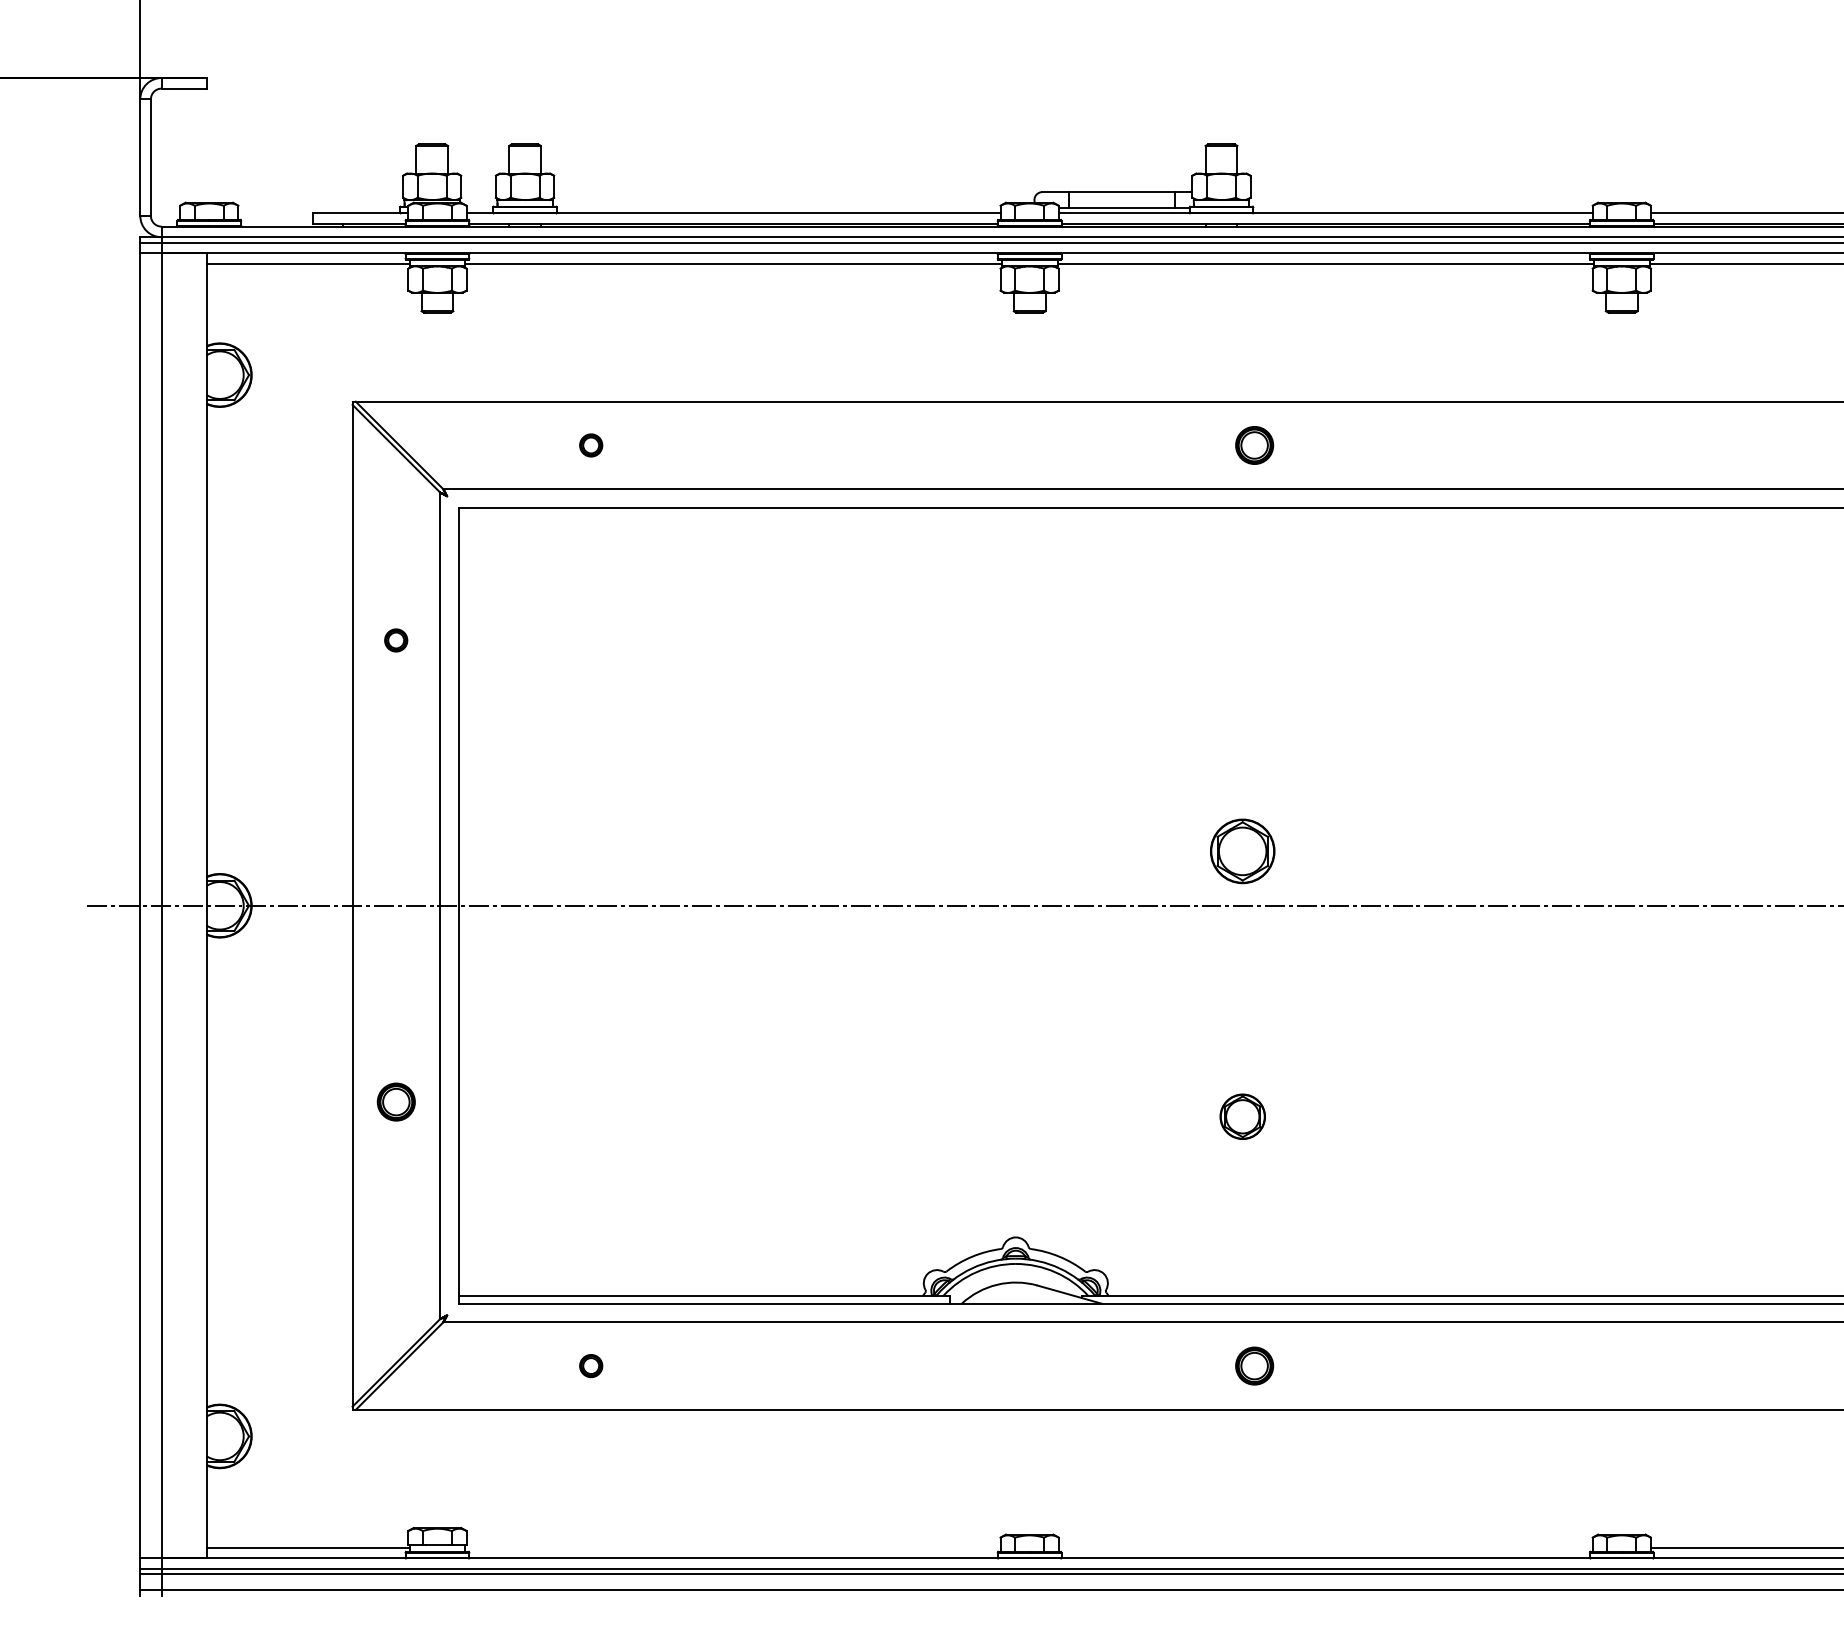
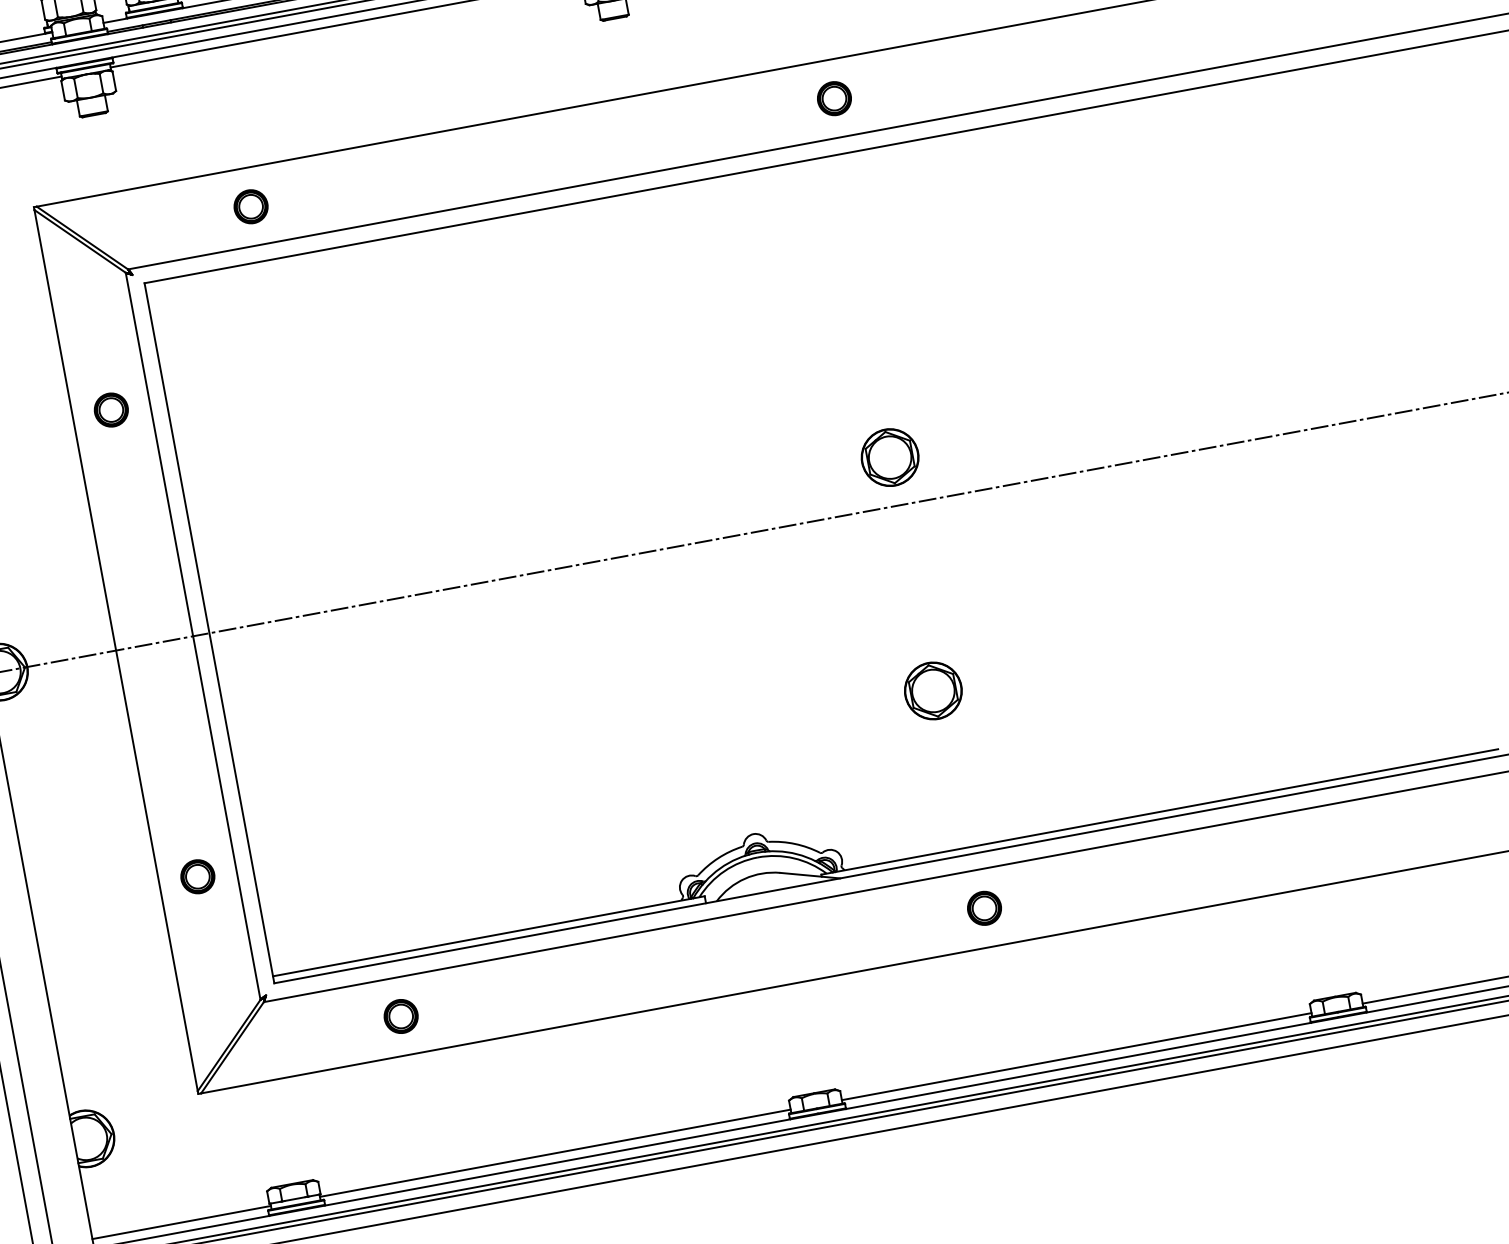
part: (590, 445) -> (250, 206), size x1.67
part: (395, 640) -> (110, 410), size x1.67
part: (395, 1101) -> (197, 876), moved
part: (1242, 1116) -> (933, 690), size x1.43
part: (590, 1365) -> (400, 1016), size x1.67
line: (732, 1547) -> (554, 1153), added
line: (1325, 1547) -> (1076, 1056), added

